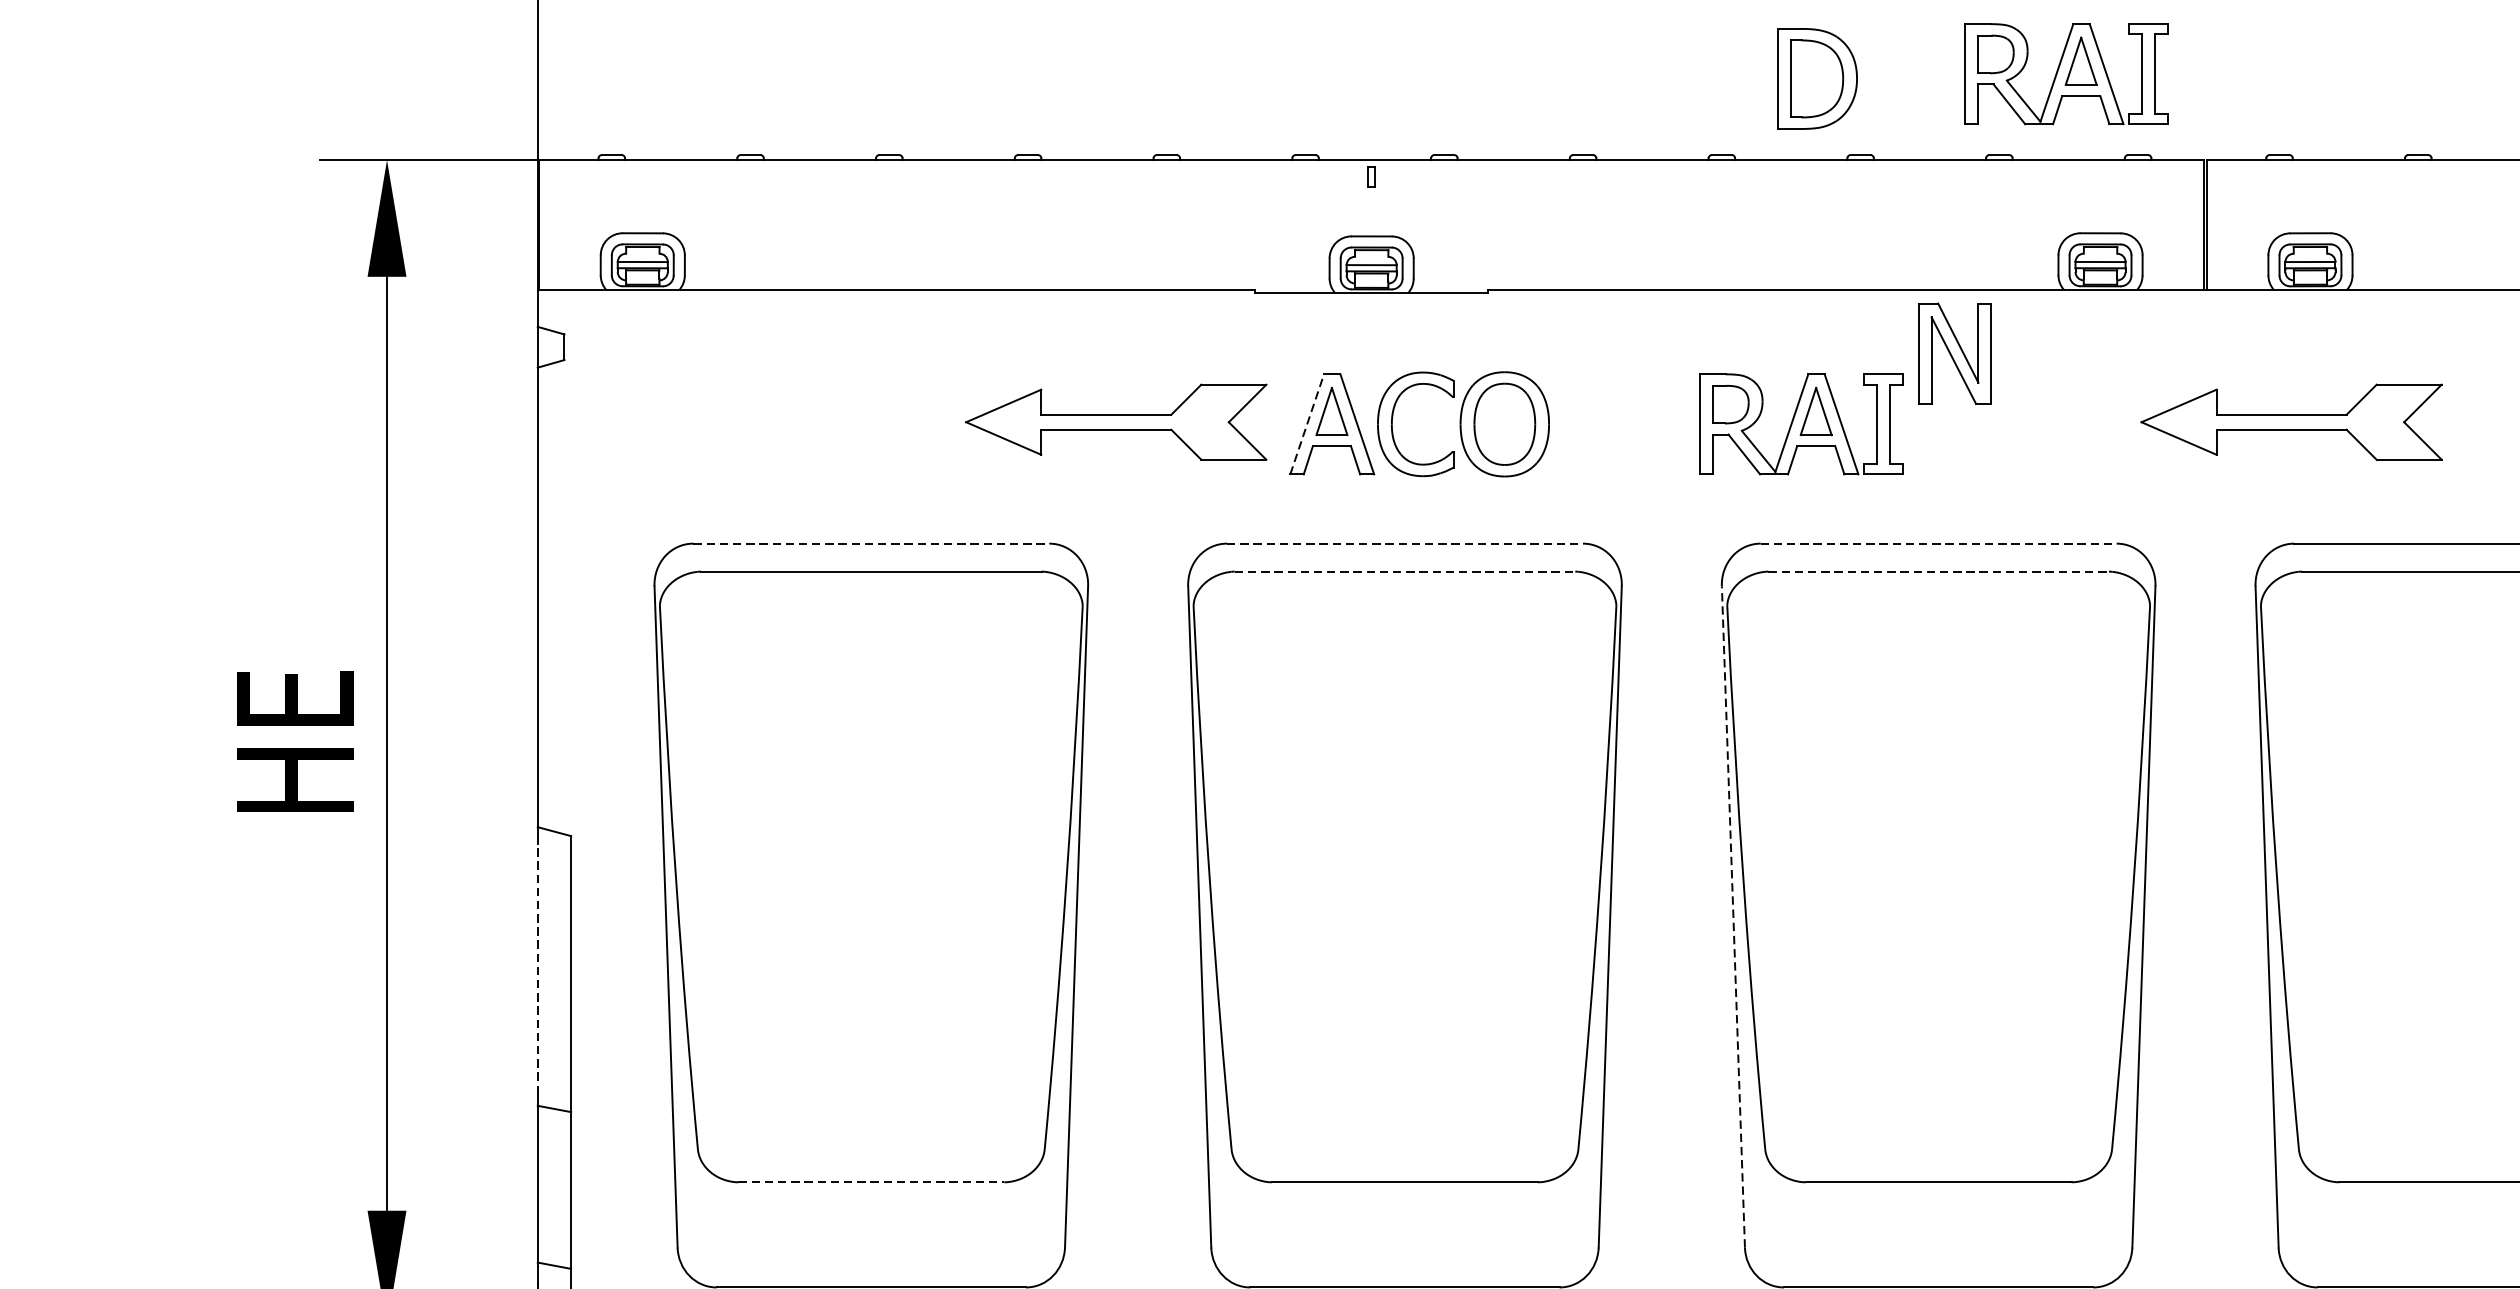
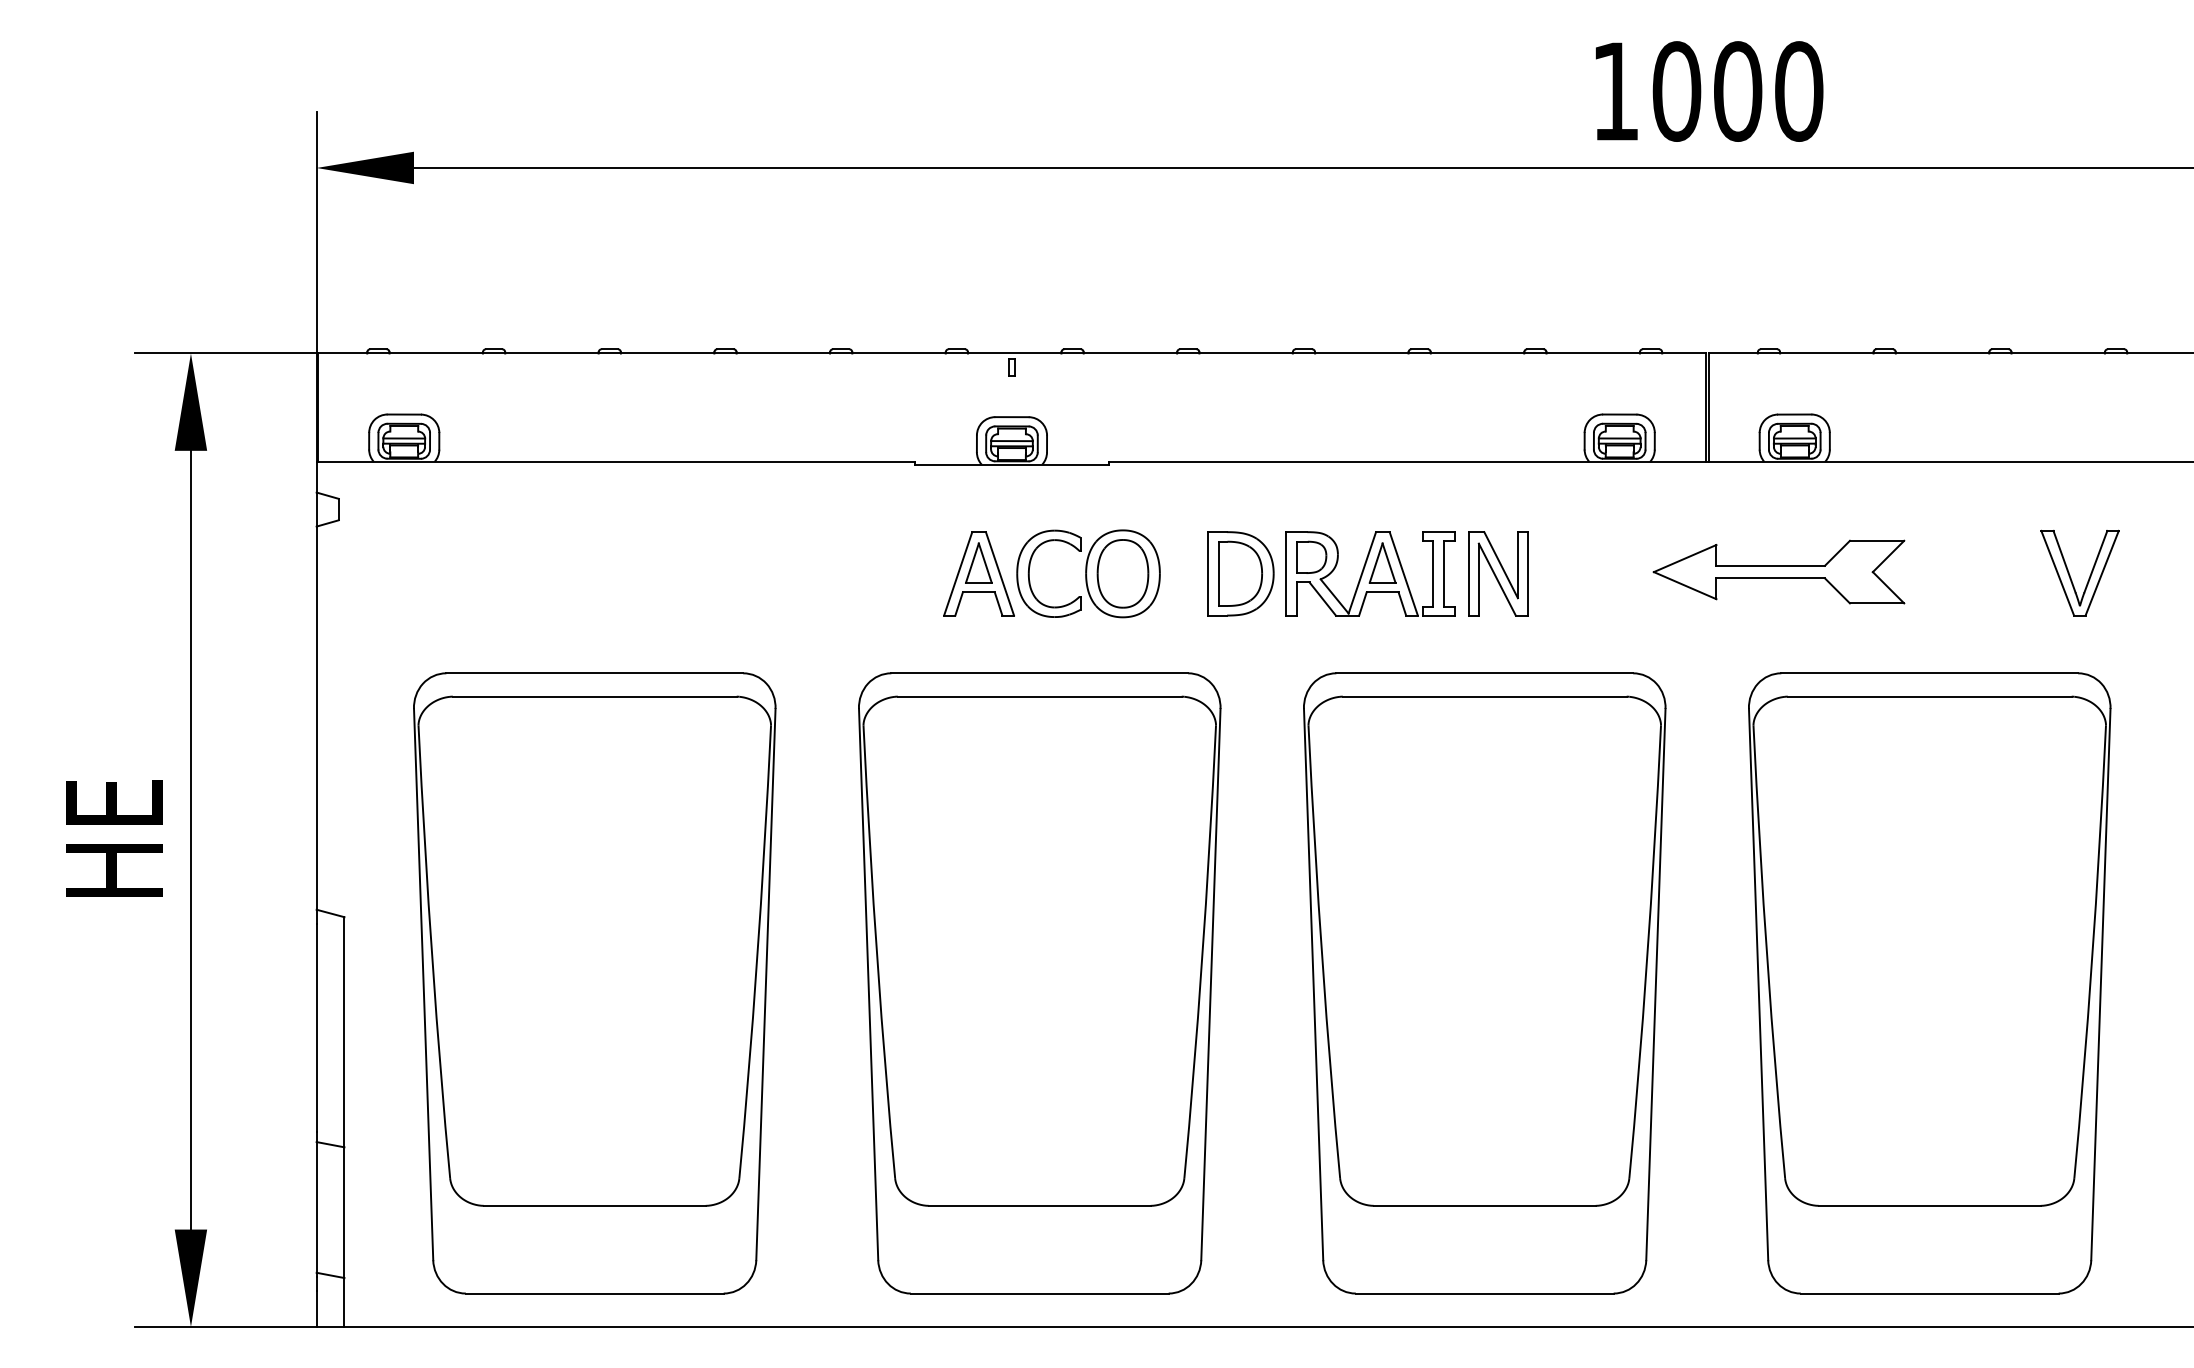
part: (2066, 73) -> (1591, 281), removed
part: (1817, 78) -> (1240, 573), moved
part: (1955, 353) -> (1498, 573), moved
part: (1115, 421) -> (798, 571), removed
line: (1307, 423) -> (958, 573), dashed -> solid
line: (872, 543) -> (595, 673), dashed -> solid
line: (1405, 543) -> (1040, 673), dashed -> solid
line: (1939, 543) -> (1485, 673), dashed -> solid
line: (1404, 571) -> (1039, 696), dashed -> solid
line: (1938, 571) -> (1484, 696), dashed -> solid
line: (1733, 916) -> (1313, 984), dashed -> solid
line: (537, 968) -> (316, 1027), dashed -> solid
line: (870, 1181) -> (594, 1205), dashed -> solid

